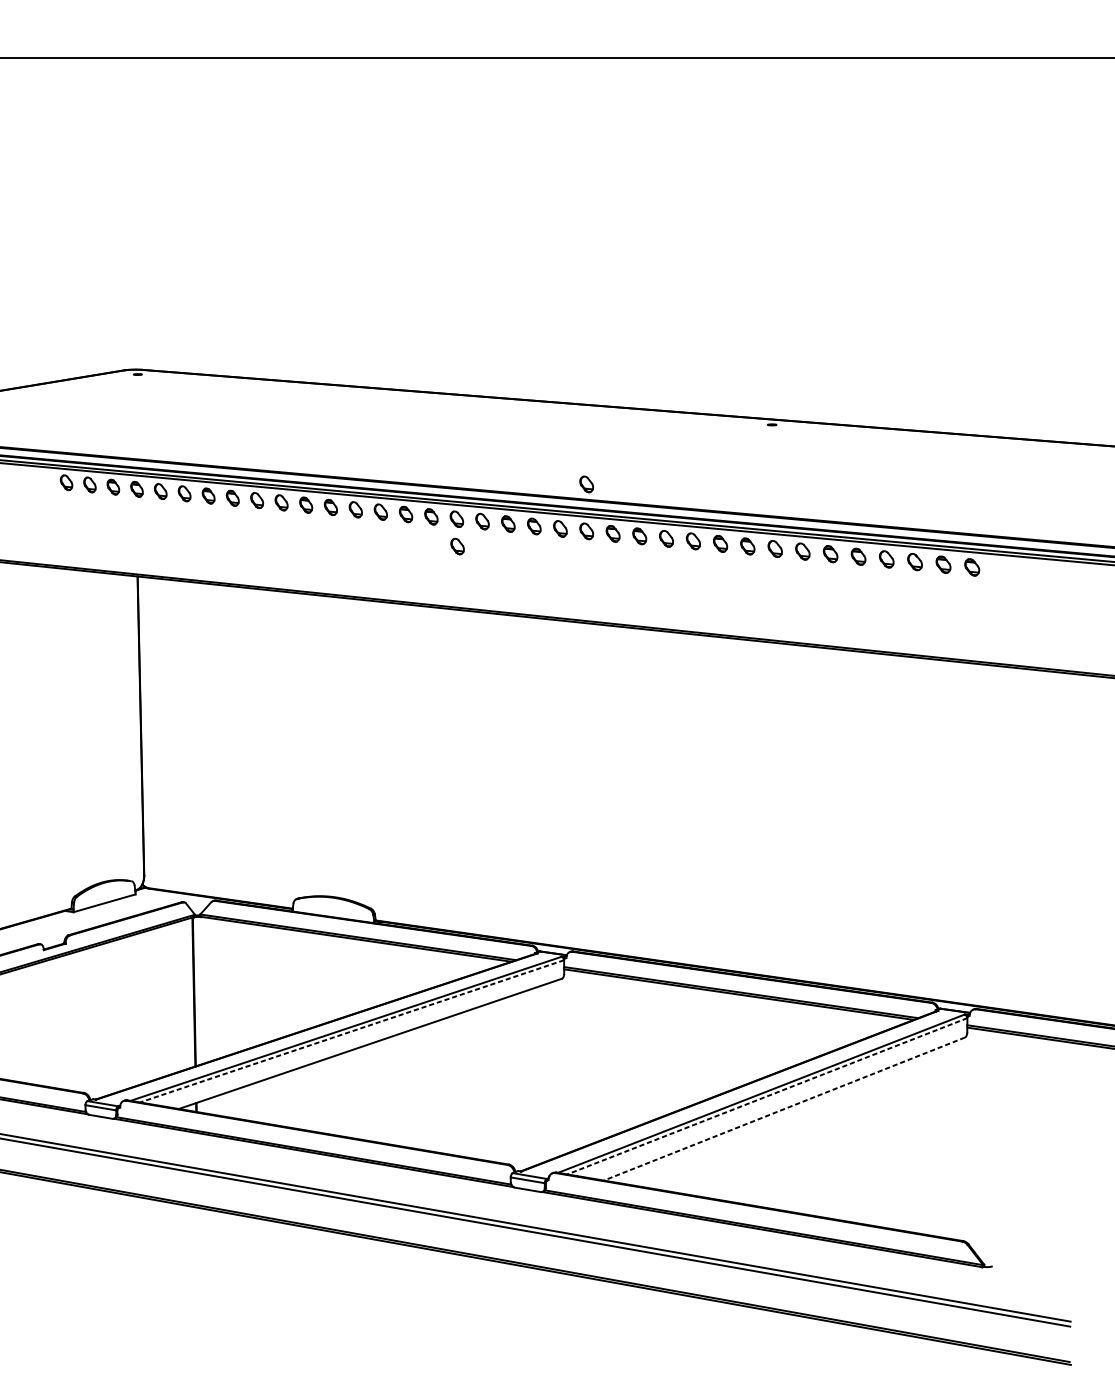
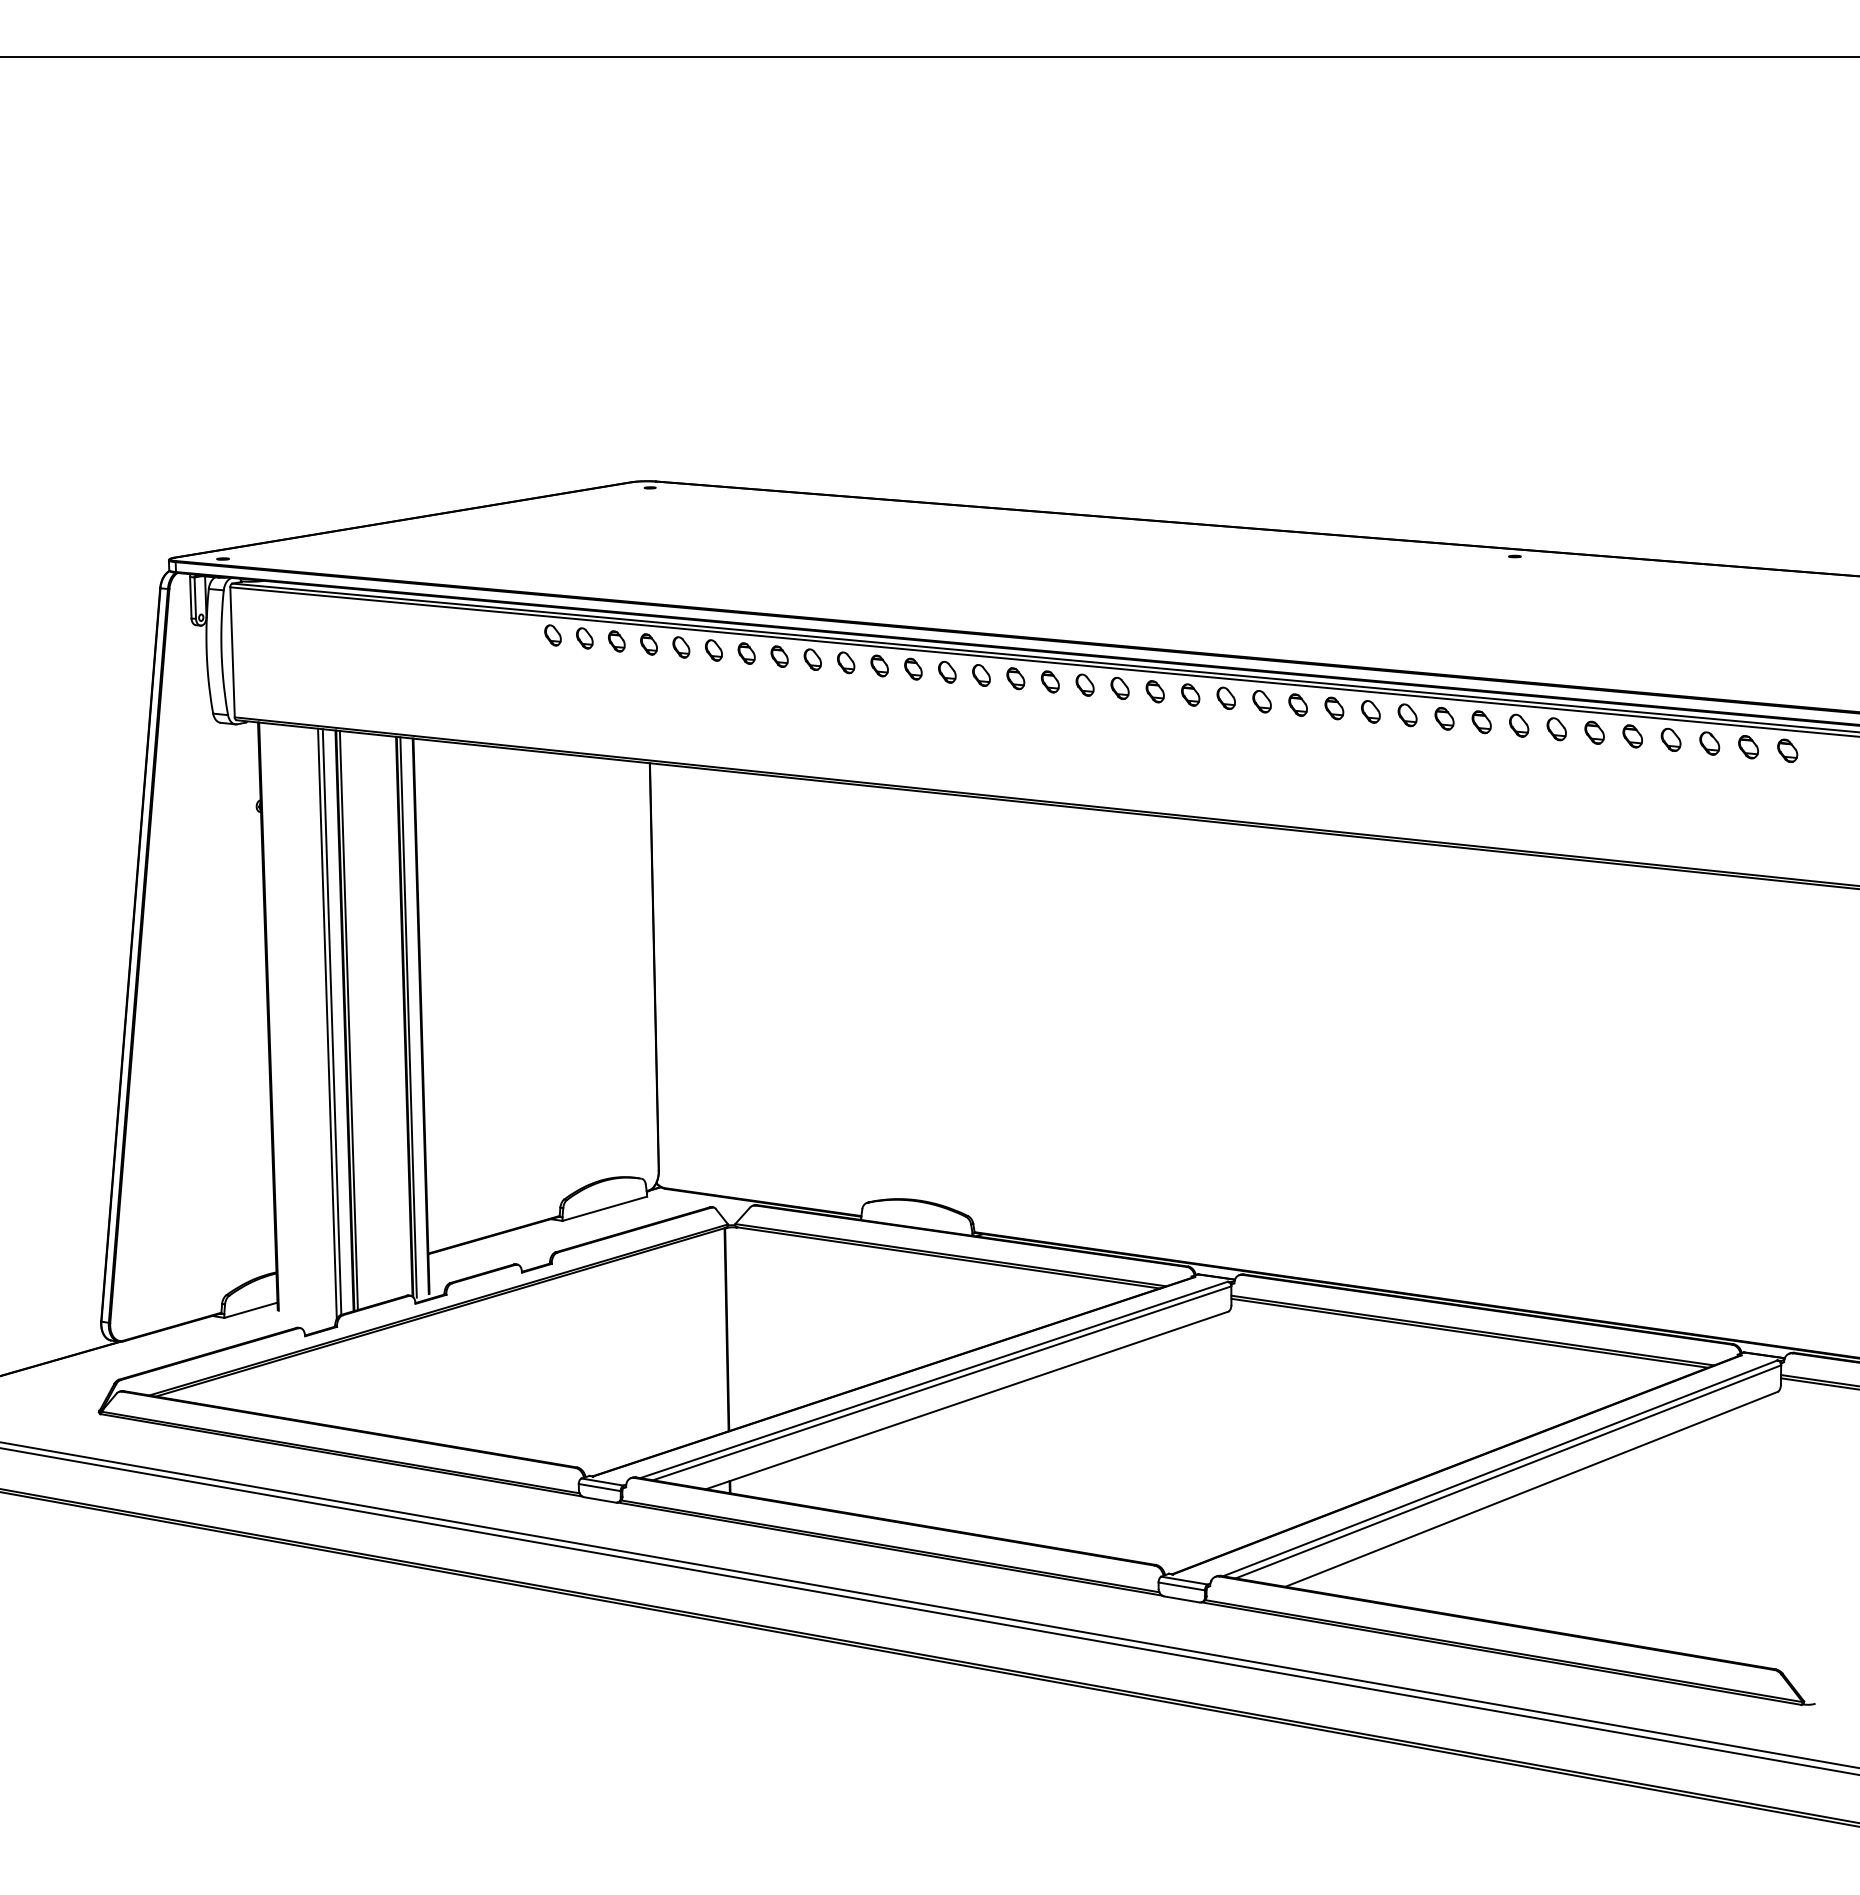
part: (586, 484) -> (1261, 637), removed
part: (457, 546) -> (1085, 722), removed
line: (352, 1031) -> (942, 1383), dashed -> solid
line: (767, 1096) -> (1508, 1471), dashed -> solid
line: (784, 1109) -> (1531, 1489), dashed -> solid

